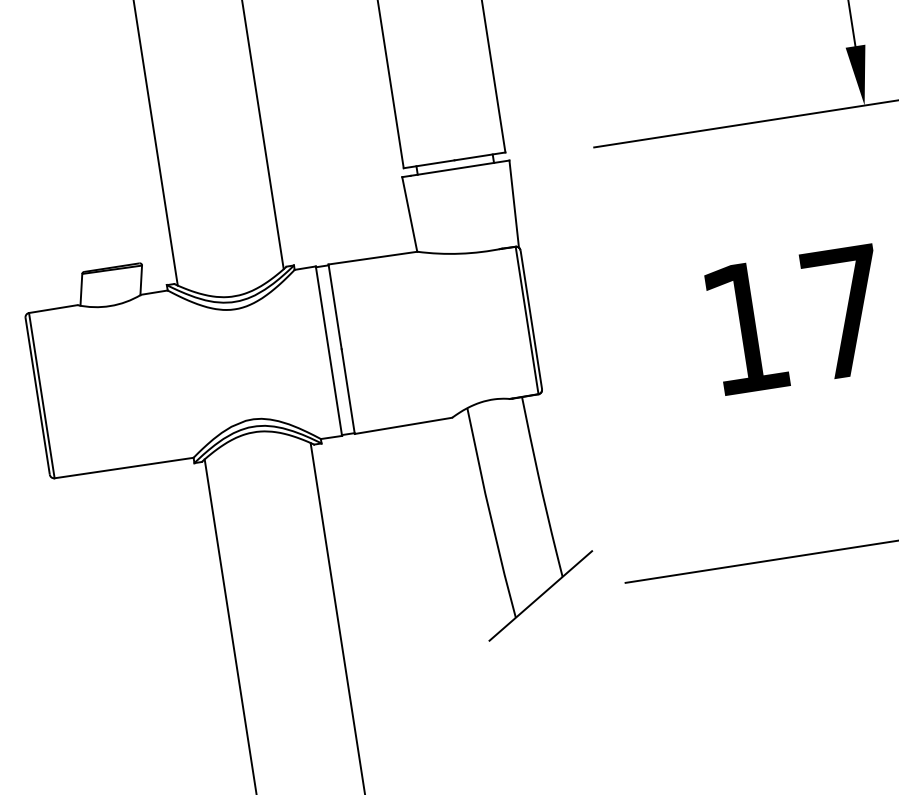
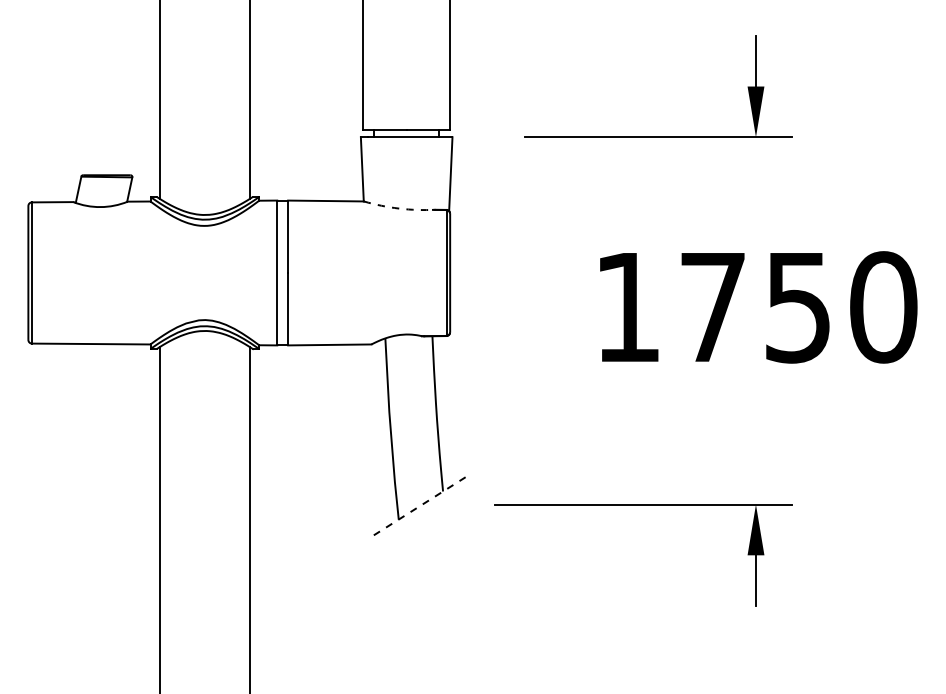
arc: (460, 253) -> (399, 208), solid -> dashed
line: (540, 595) -> (422, 504), solid -> dashed

